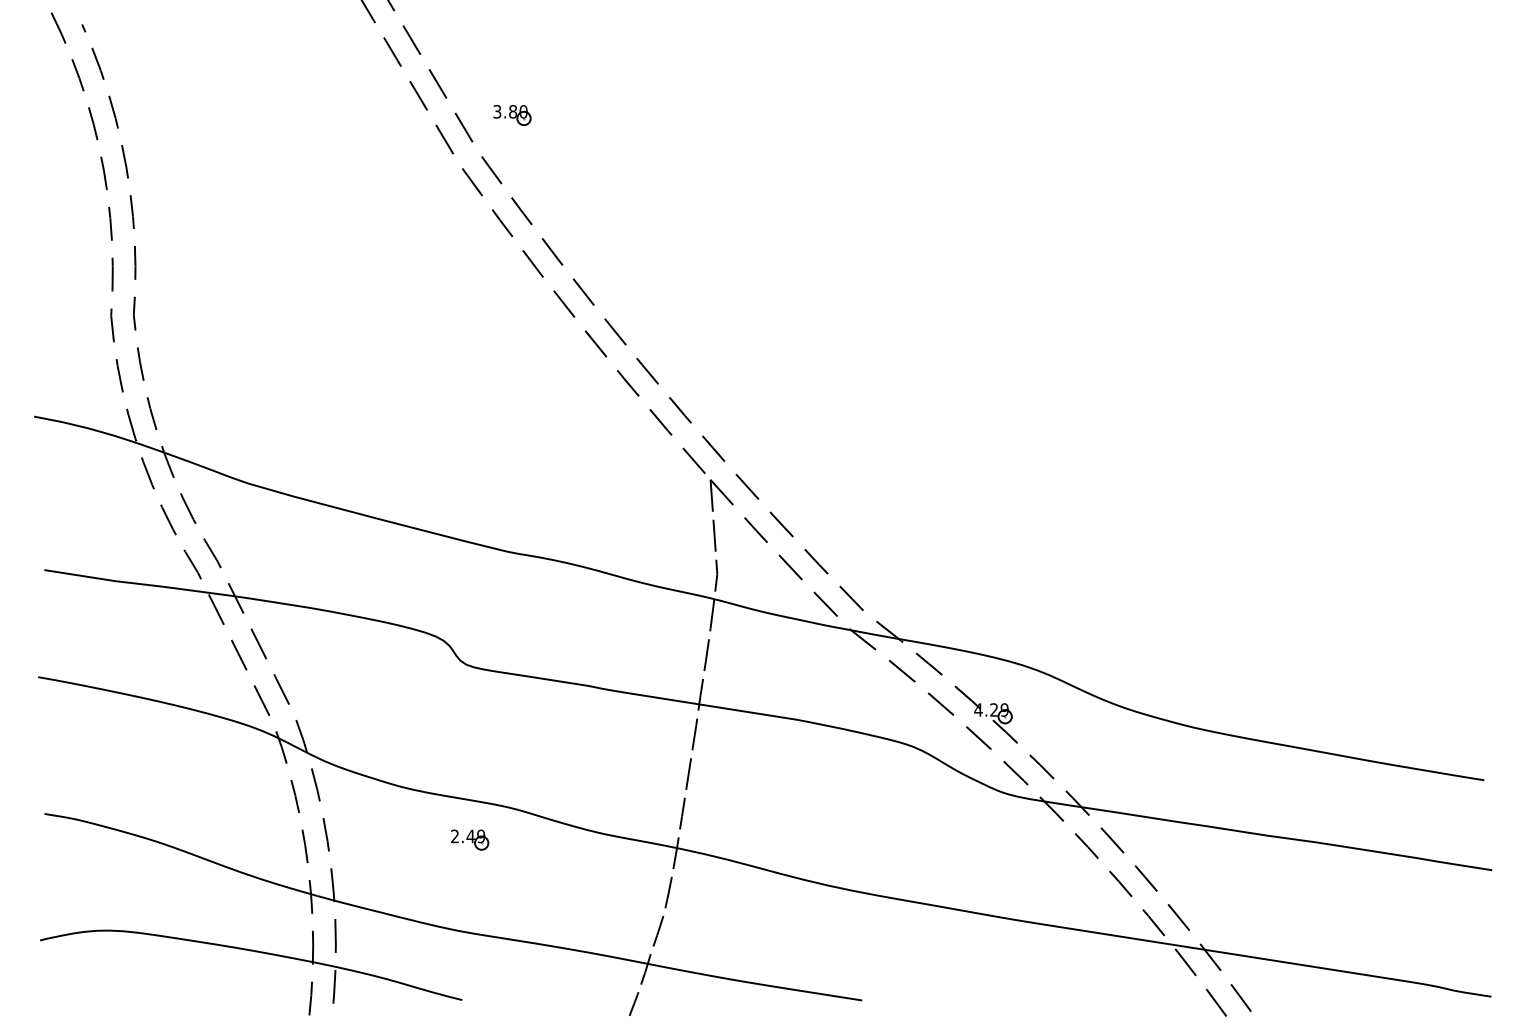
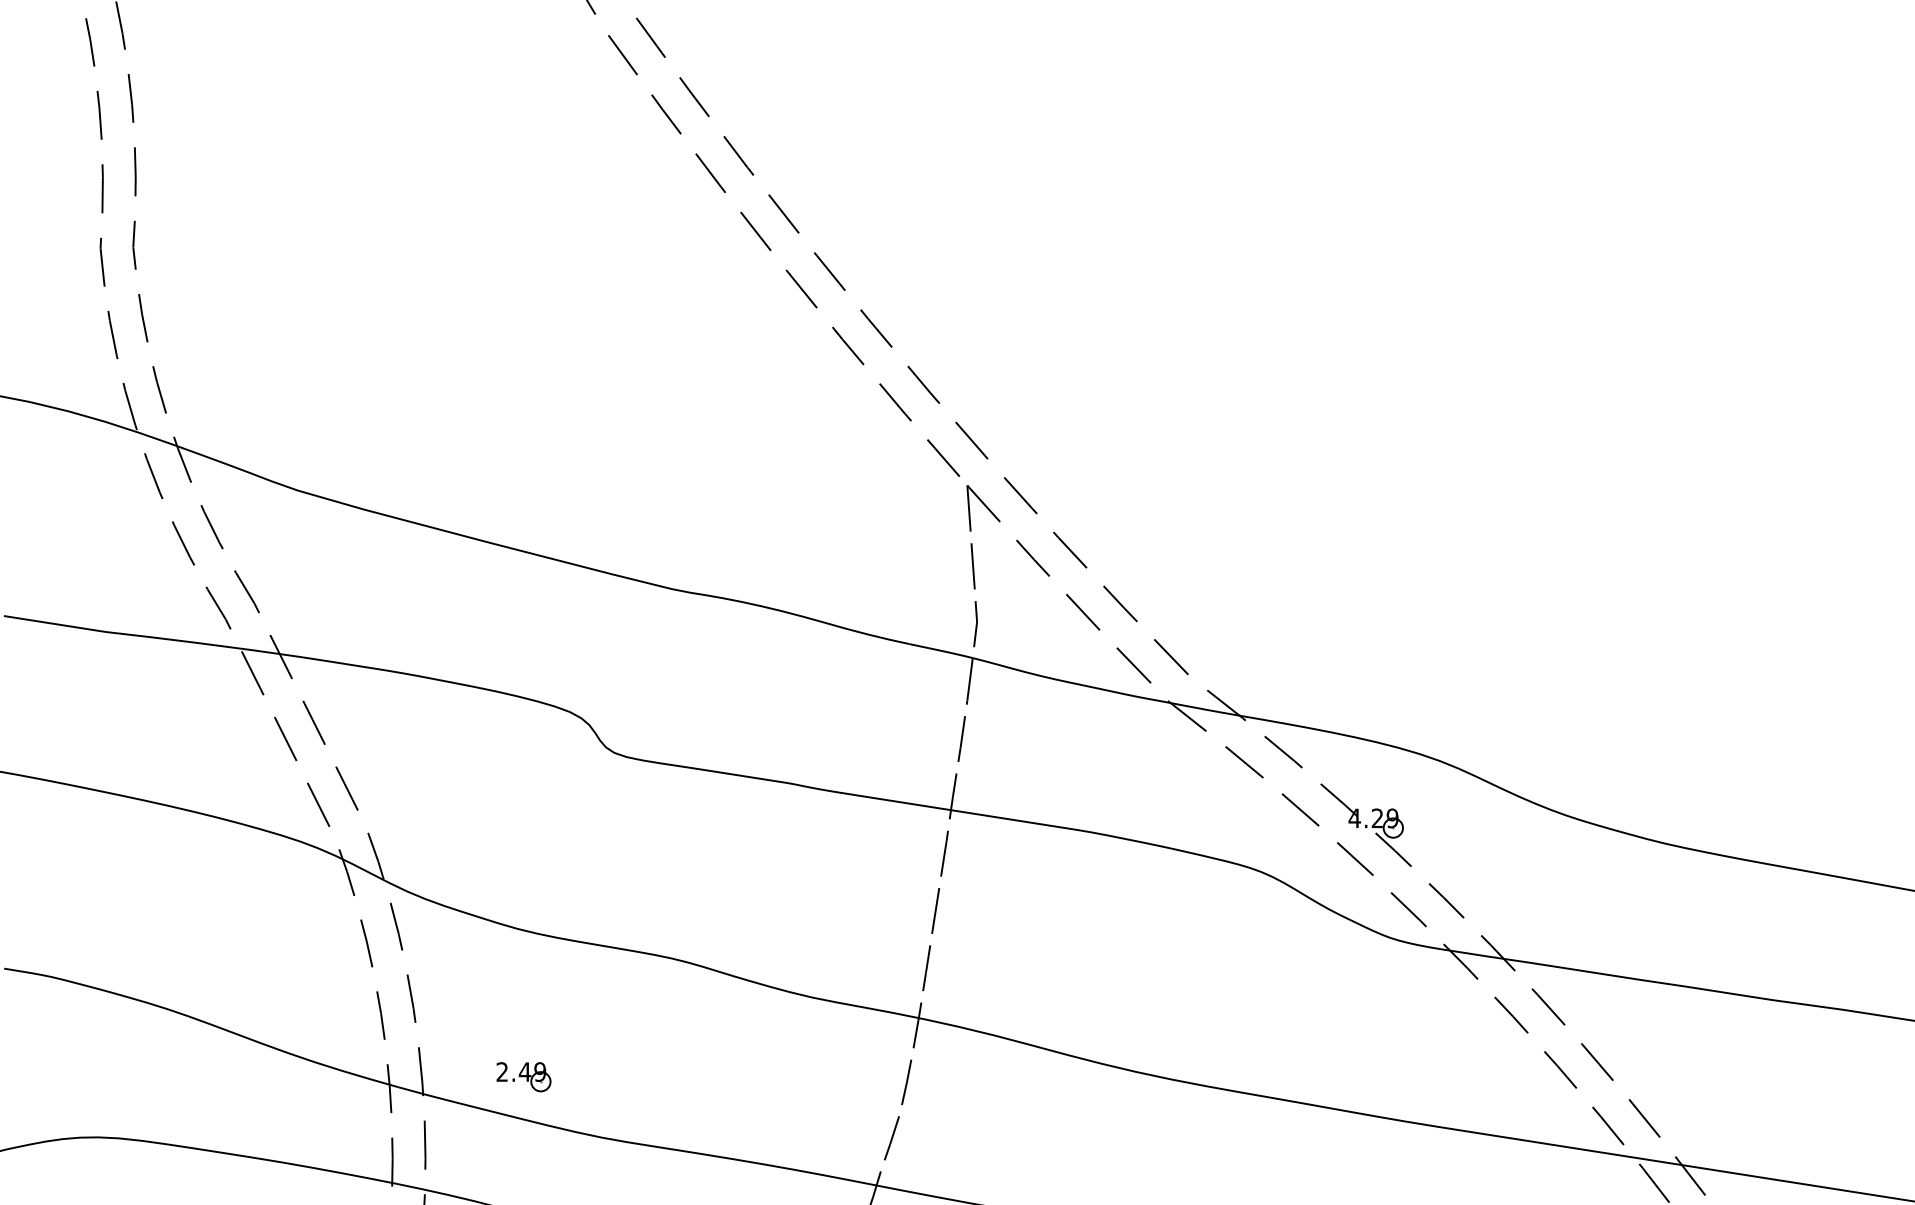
part: (470, 839) -> (524, 1076), moved

